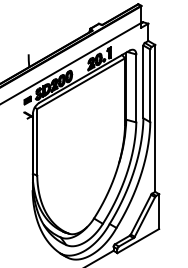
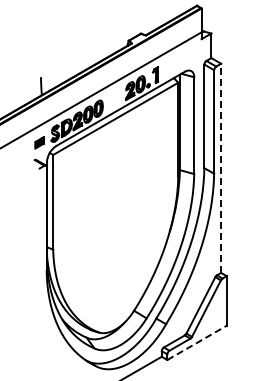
line: (155, 118) -> (221, 168), solid -> dashed
line: (138, 240) -> (197, 342), solid -> dashed

